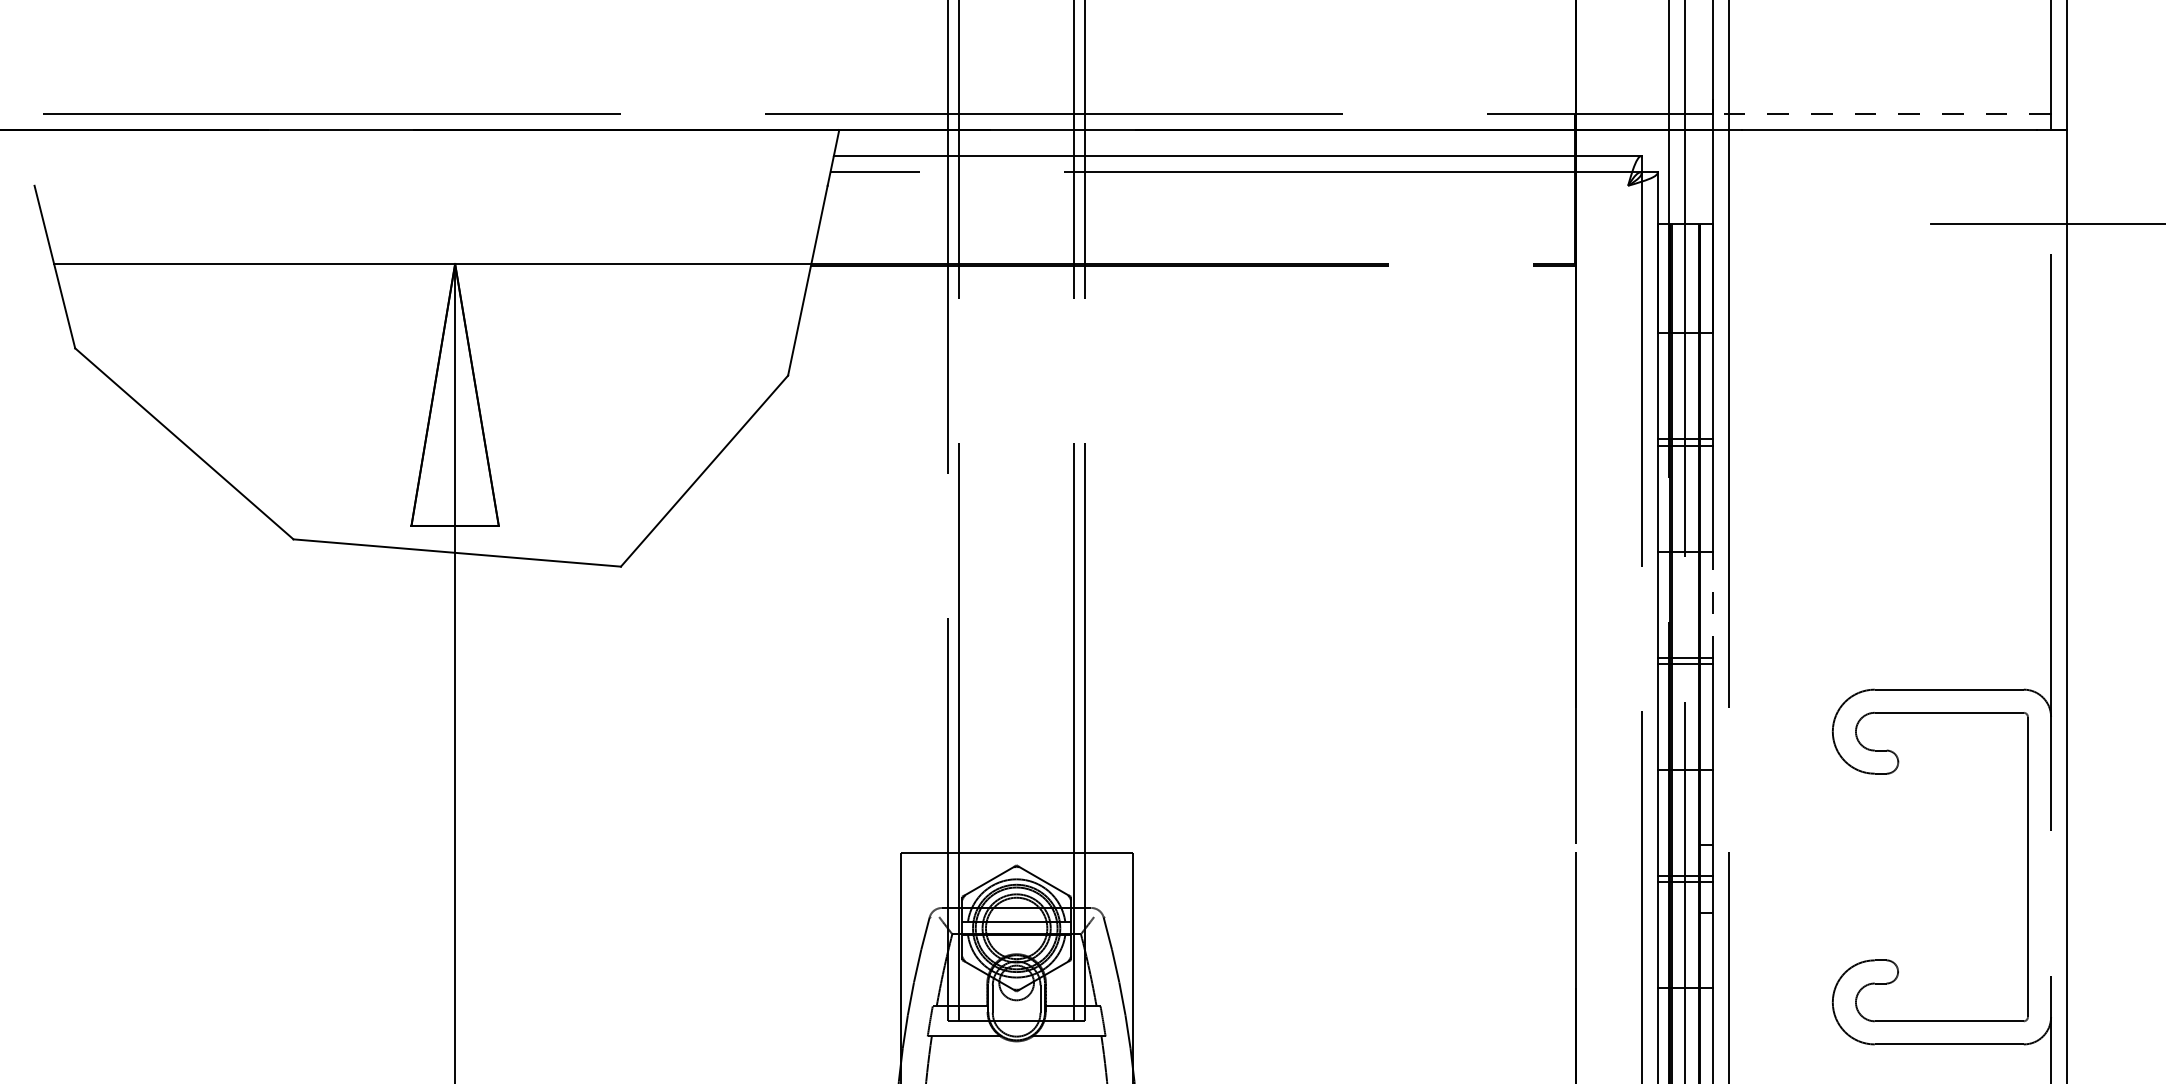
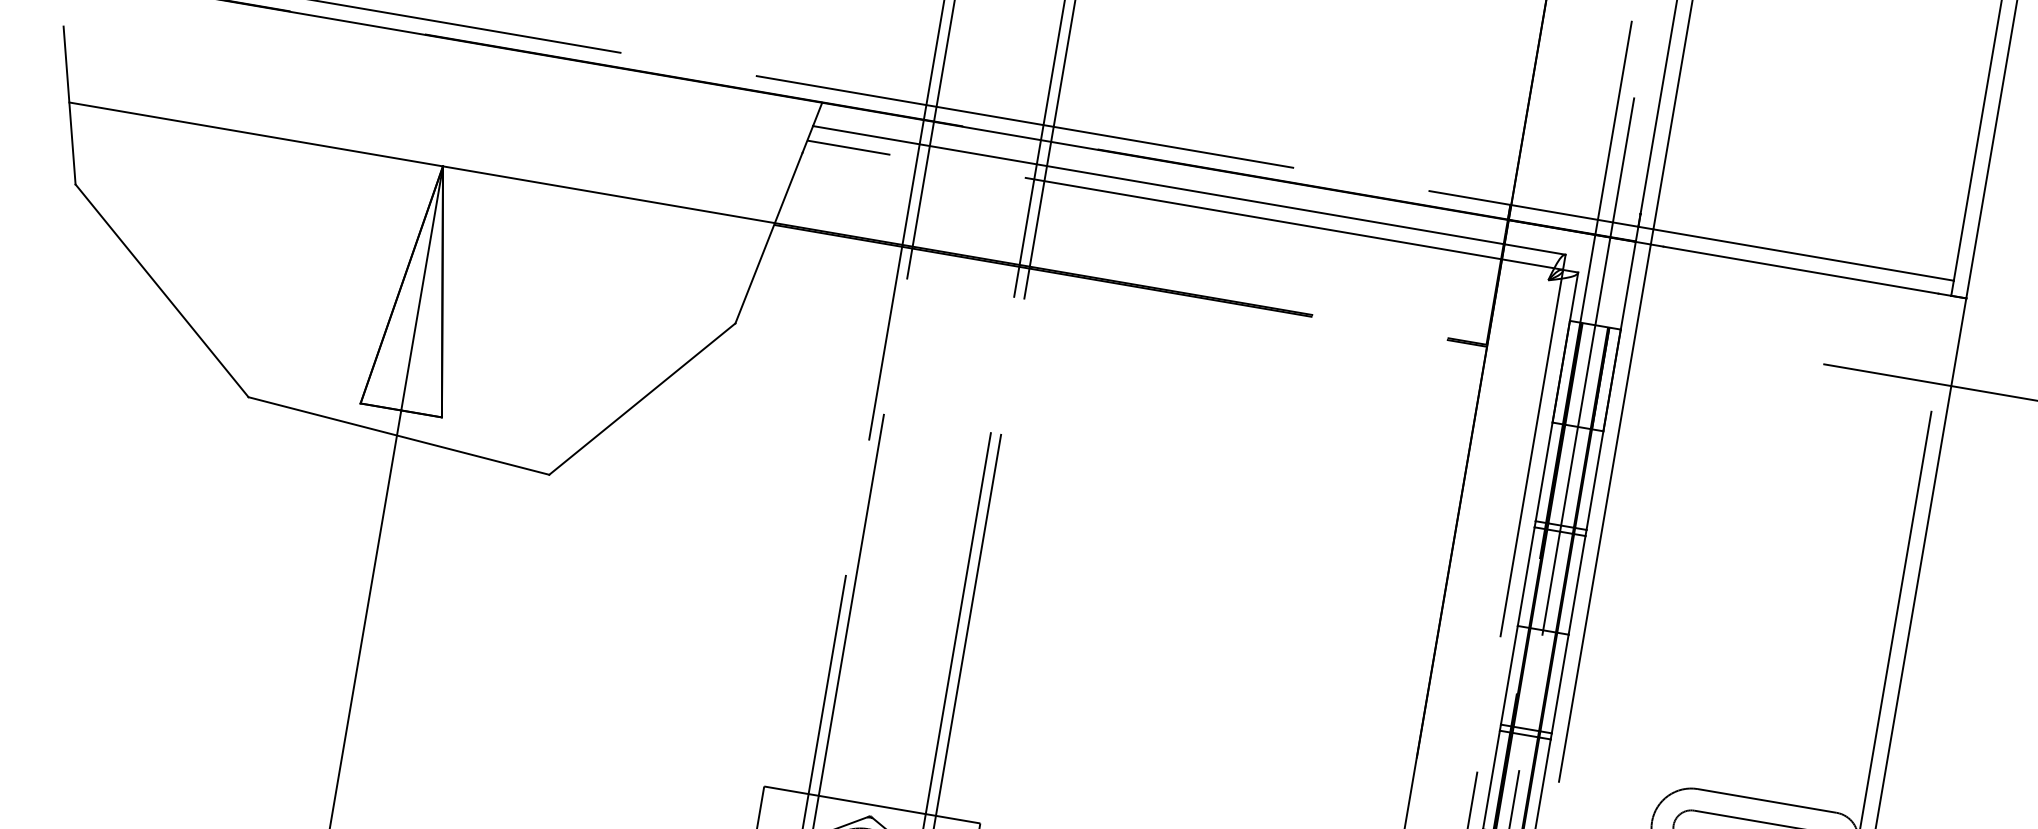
line: (1881, 113) -> (1795, 253), dashed -> solid
line: (1712, 604) -> (1560, 683), dashed -> solid

